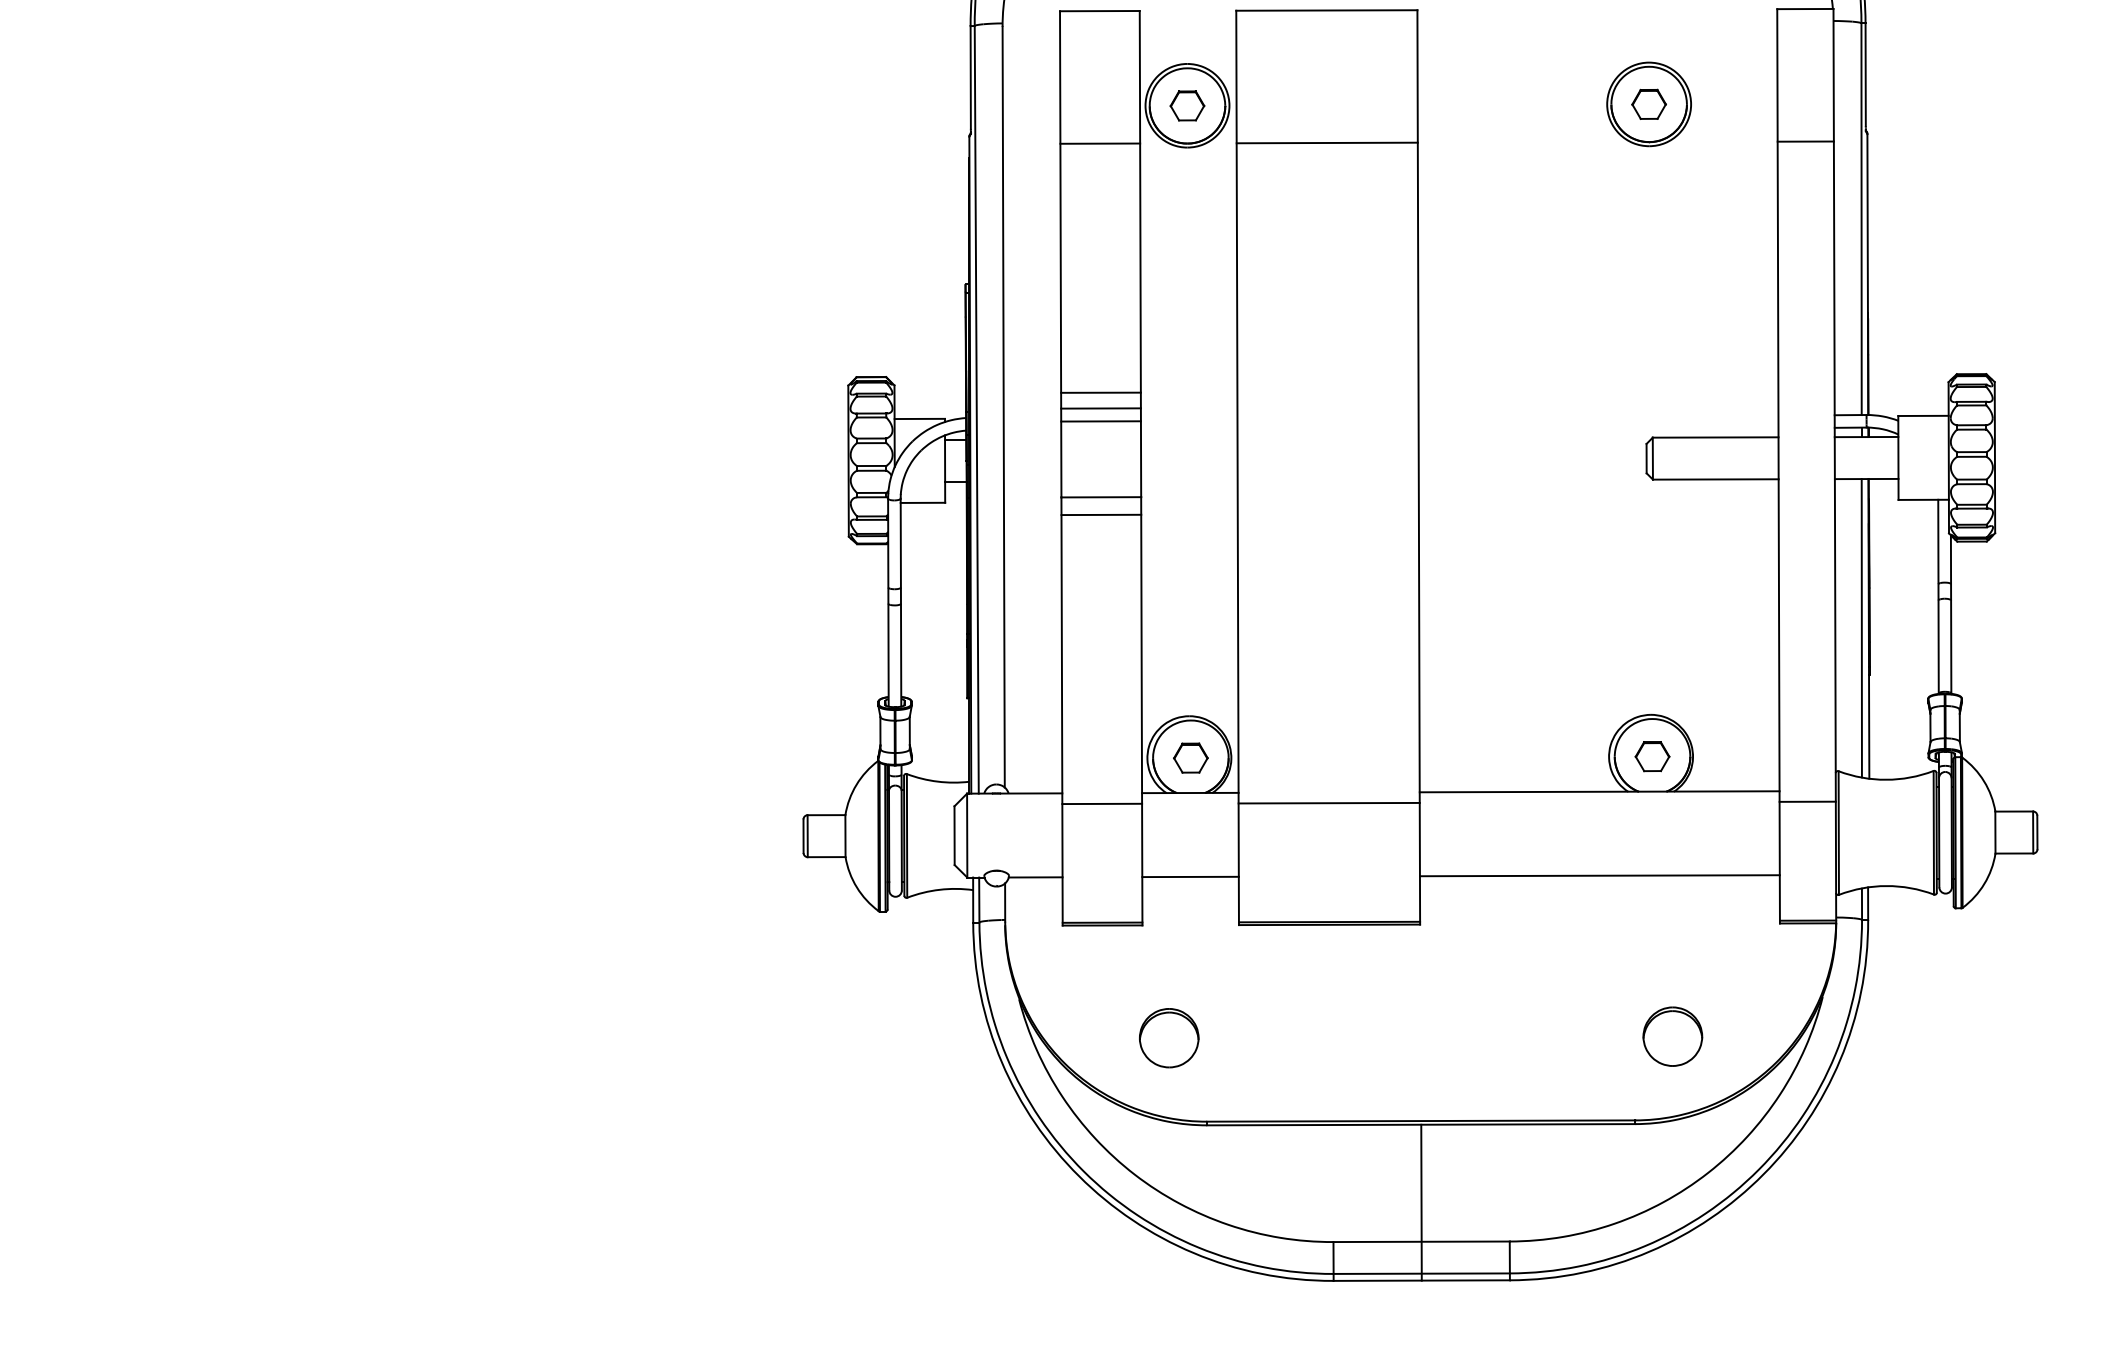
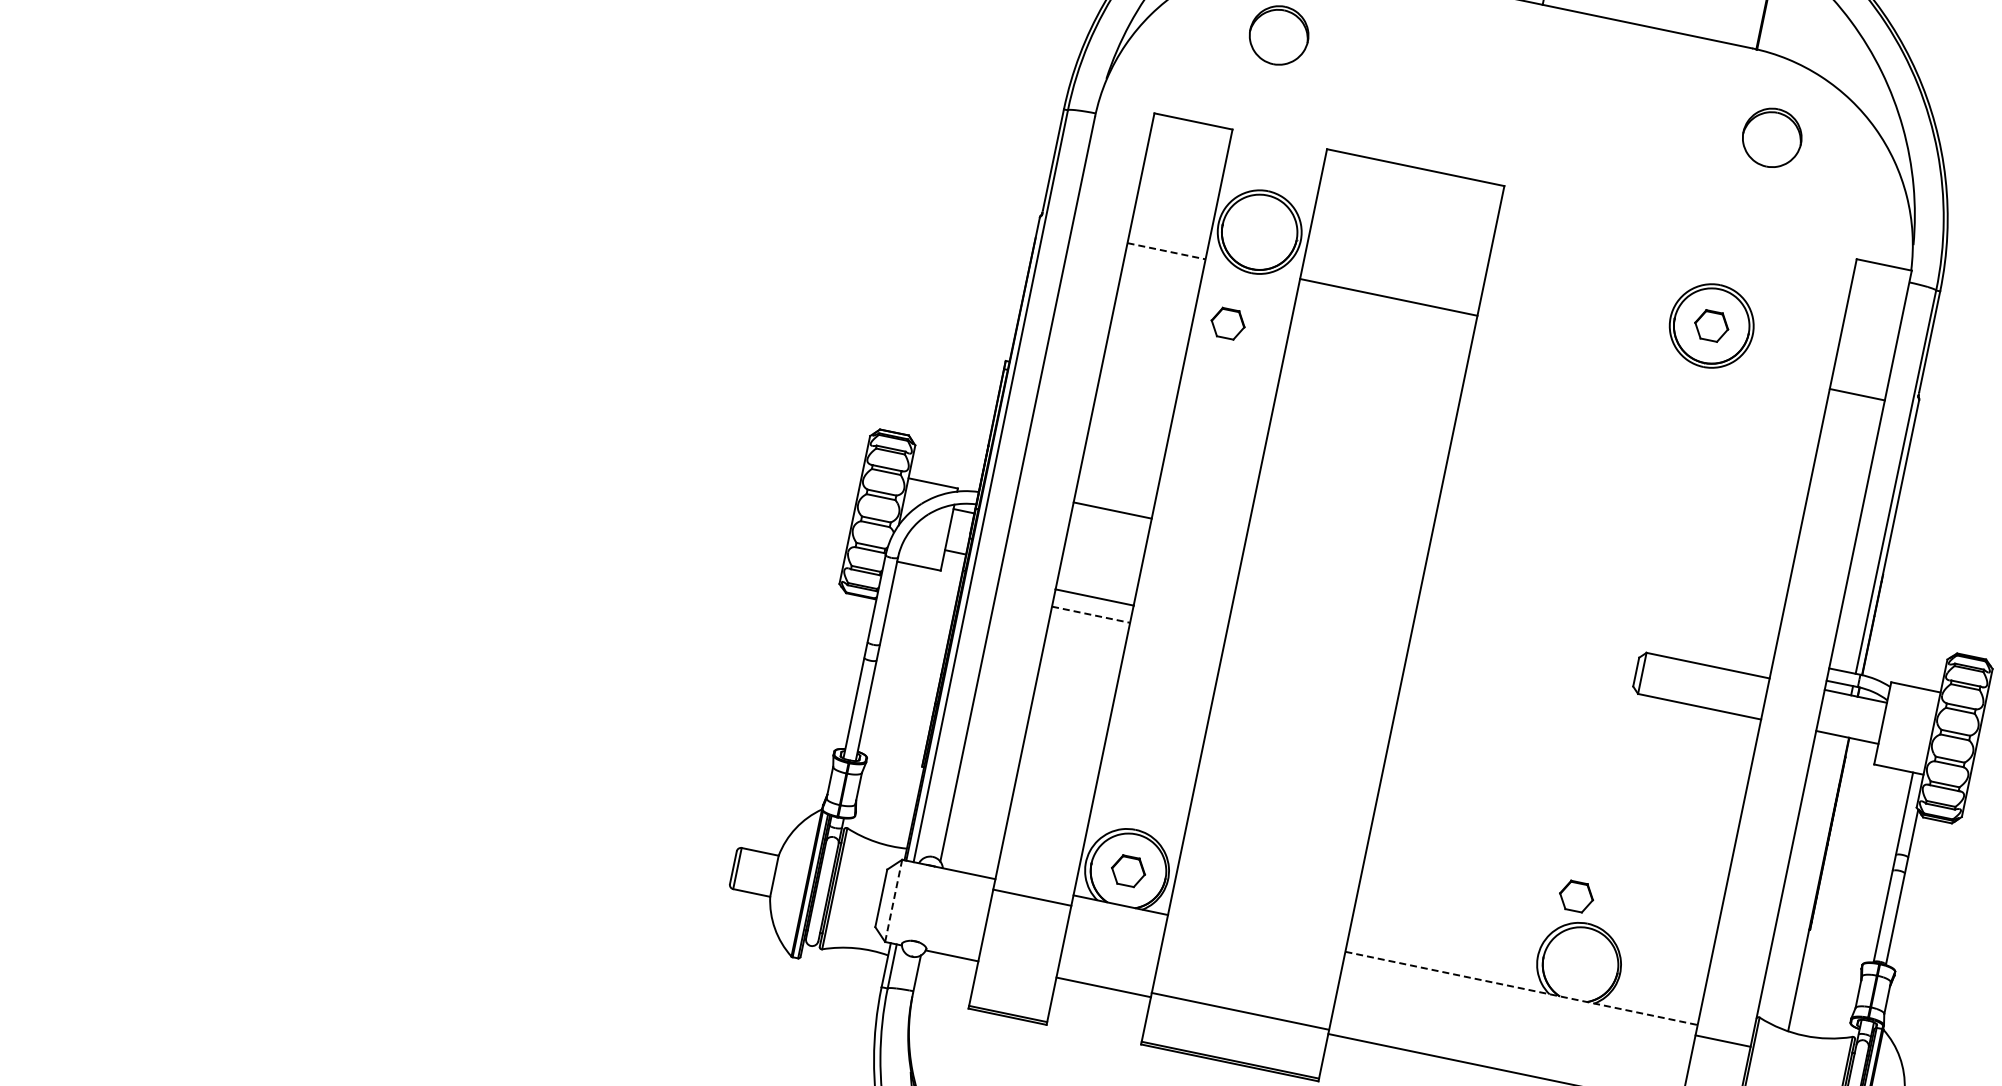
part: (1187, 105) -> (1228, 323), moved
line: (1100, 143) -> (1166, 251), solid -> dashed
line: (1100, 392) -> (1115, 494), removed
line: (1101, 421) -> (1110, 523), removed
line: (1101, 514) -> (1091, 614), solid -> dashed
line: (1861, 628) -> (1811, 882), removed
part: (1652, 756) -> (1576, 896), moved
line: (1599, 791) -> (1521, 988), solid -> dashed
line: (1328, 802) -> (1239, 1010), moved
line: (967, 835) -> (893, 900), solid -> dashed

